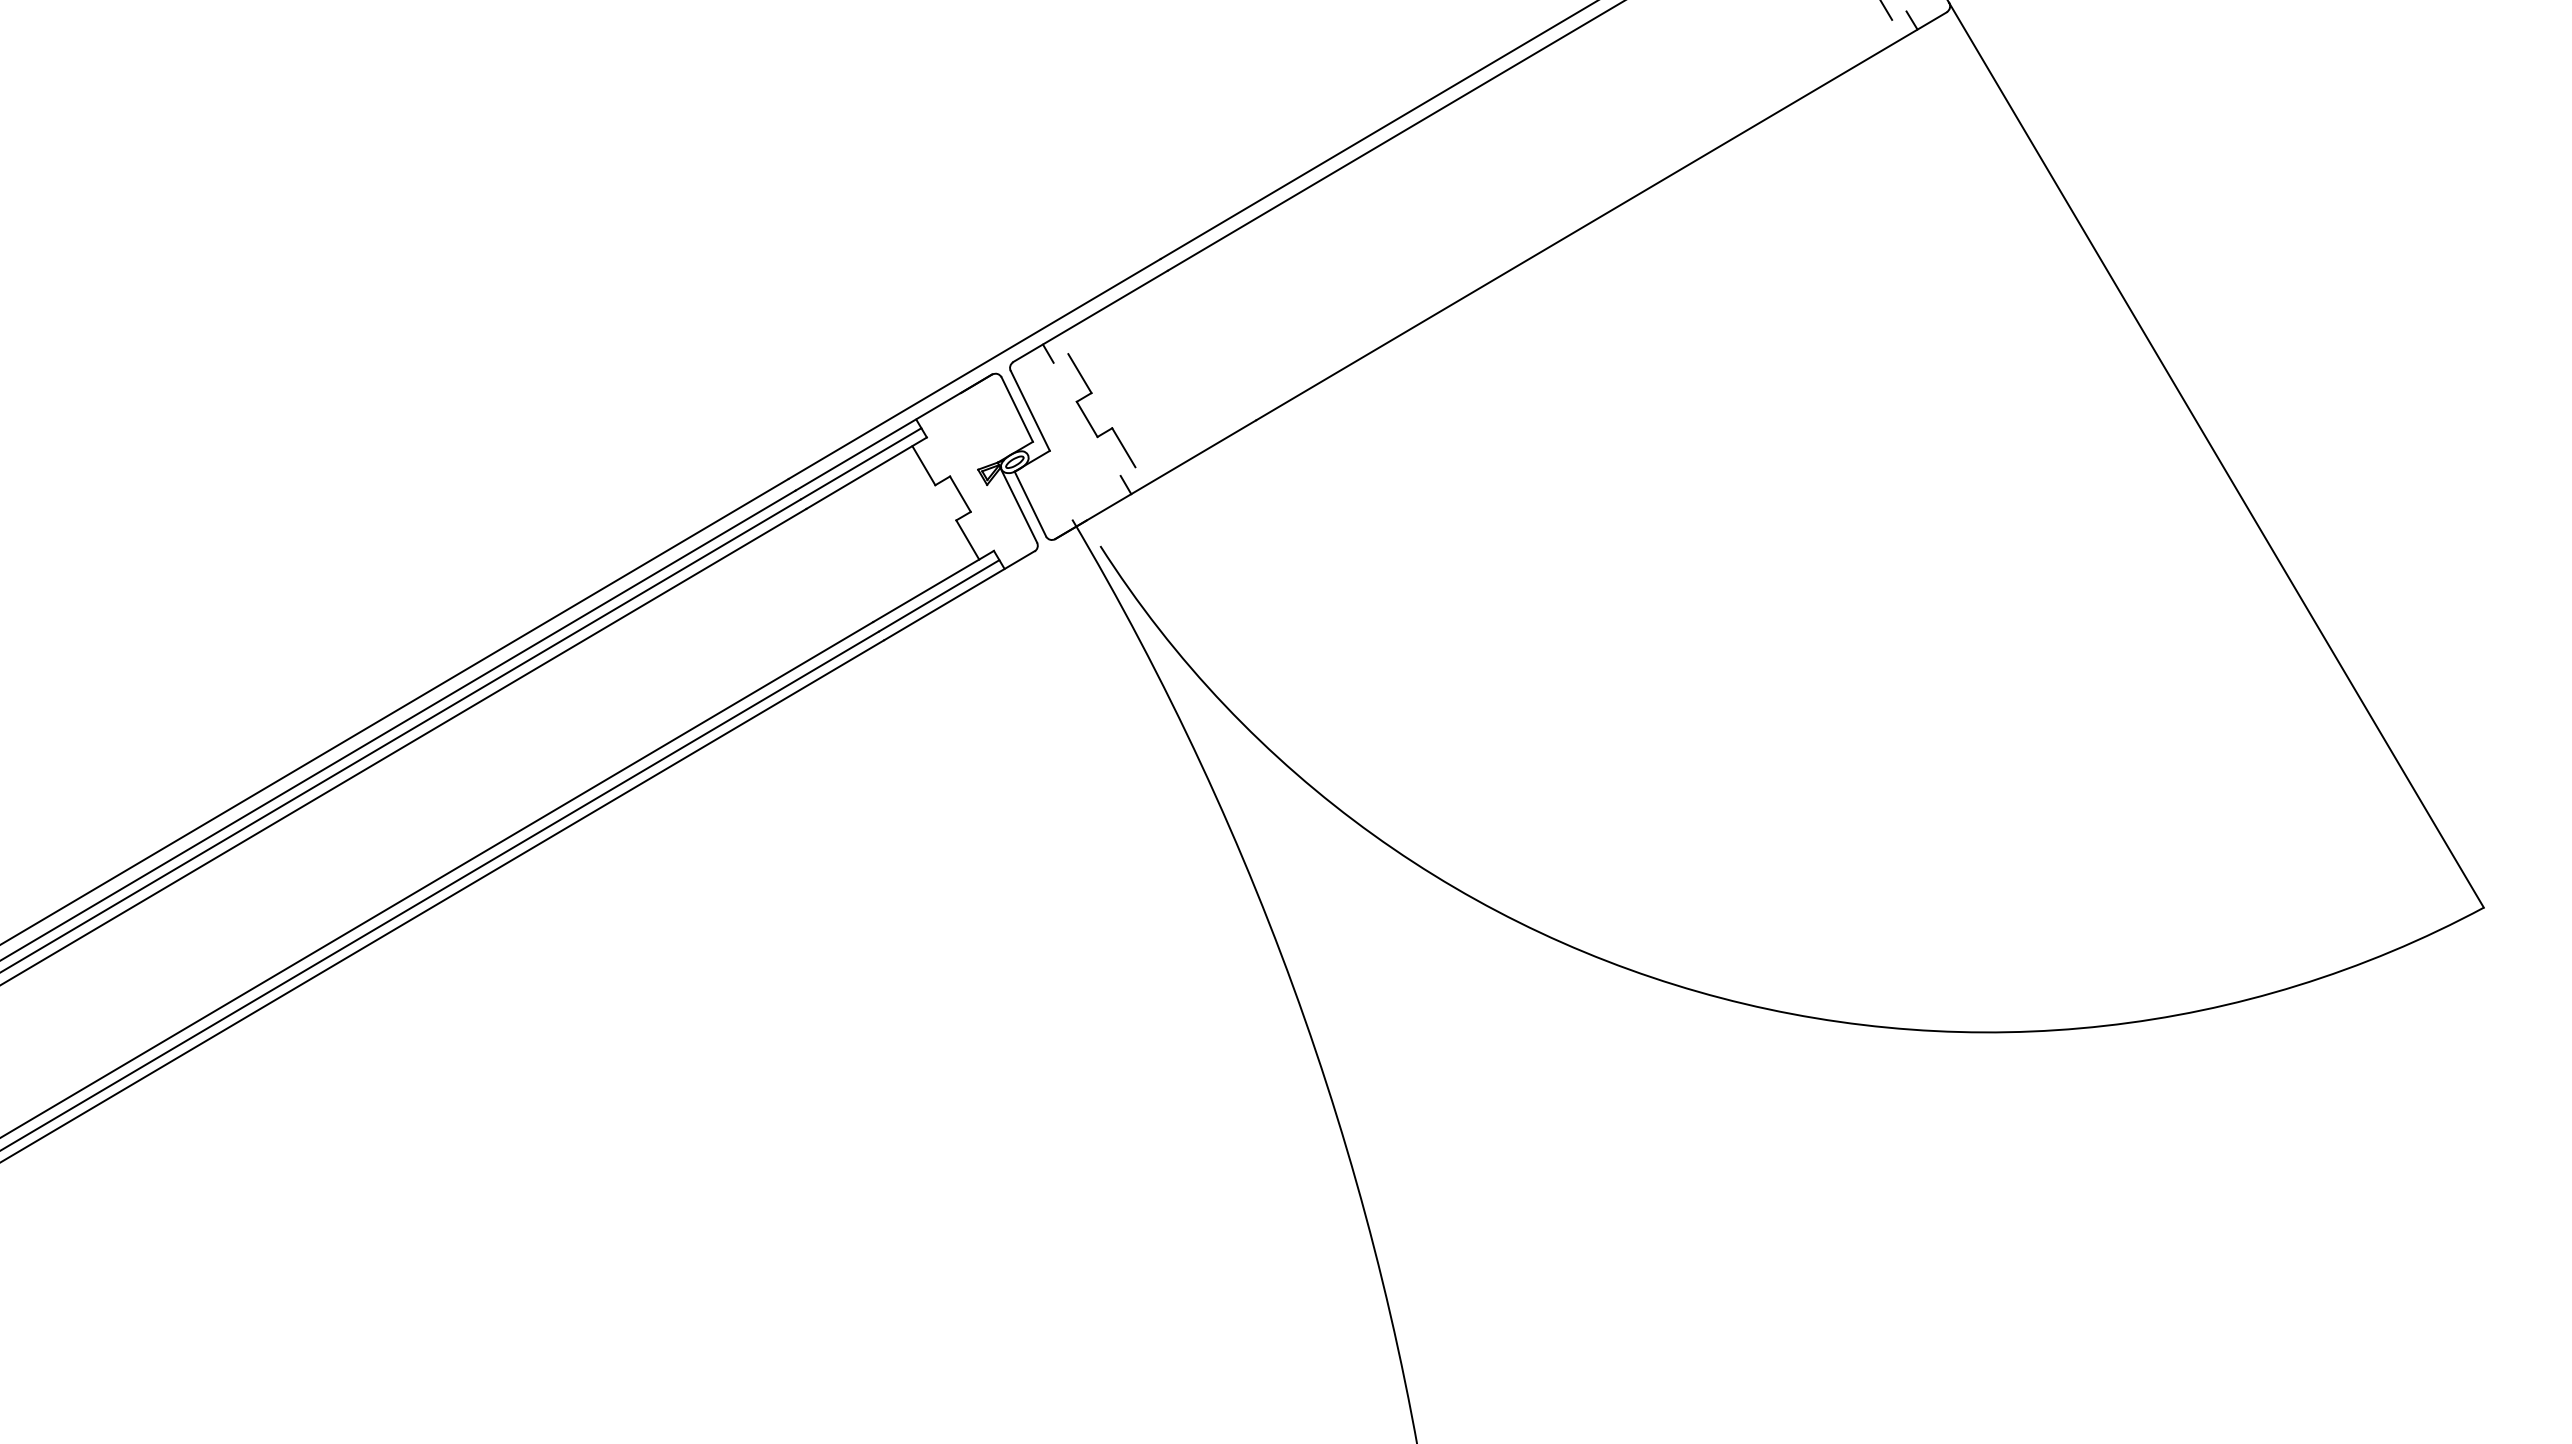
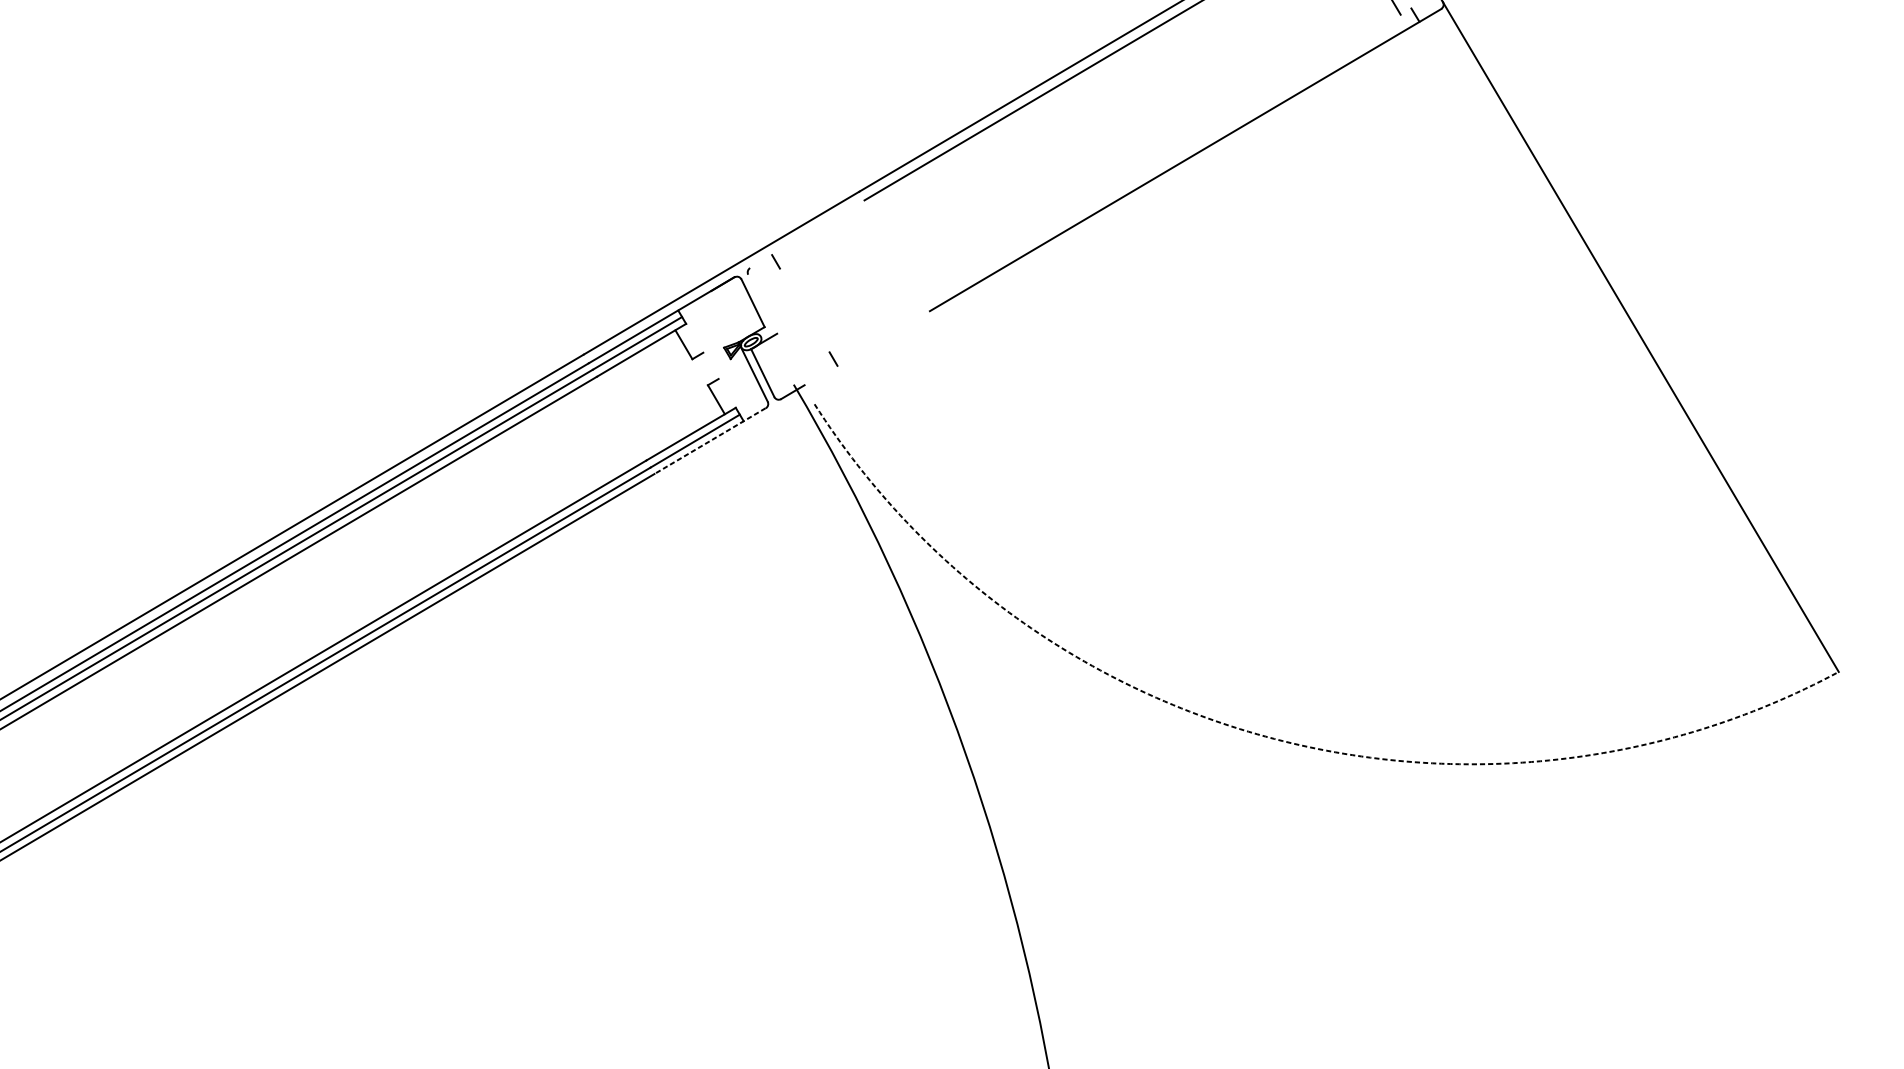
line: (1090, 316) -> (807, 234), removed
line: (1029, 410) -> (762, 303), removed
part: (1087, 417) -> (805, 309), removed
line: (1155, 479) -> (855, 354), removed
line: (960, 493) -> (711, 365), removed
line: (958, 596) -> (709, 441), solid -> dashed
arc: (1721, 998) -> (1274, 739), solid -> dashed

